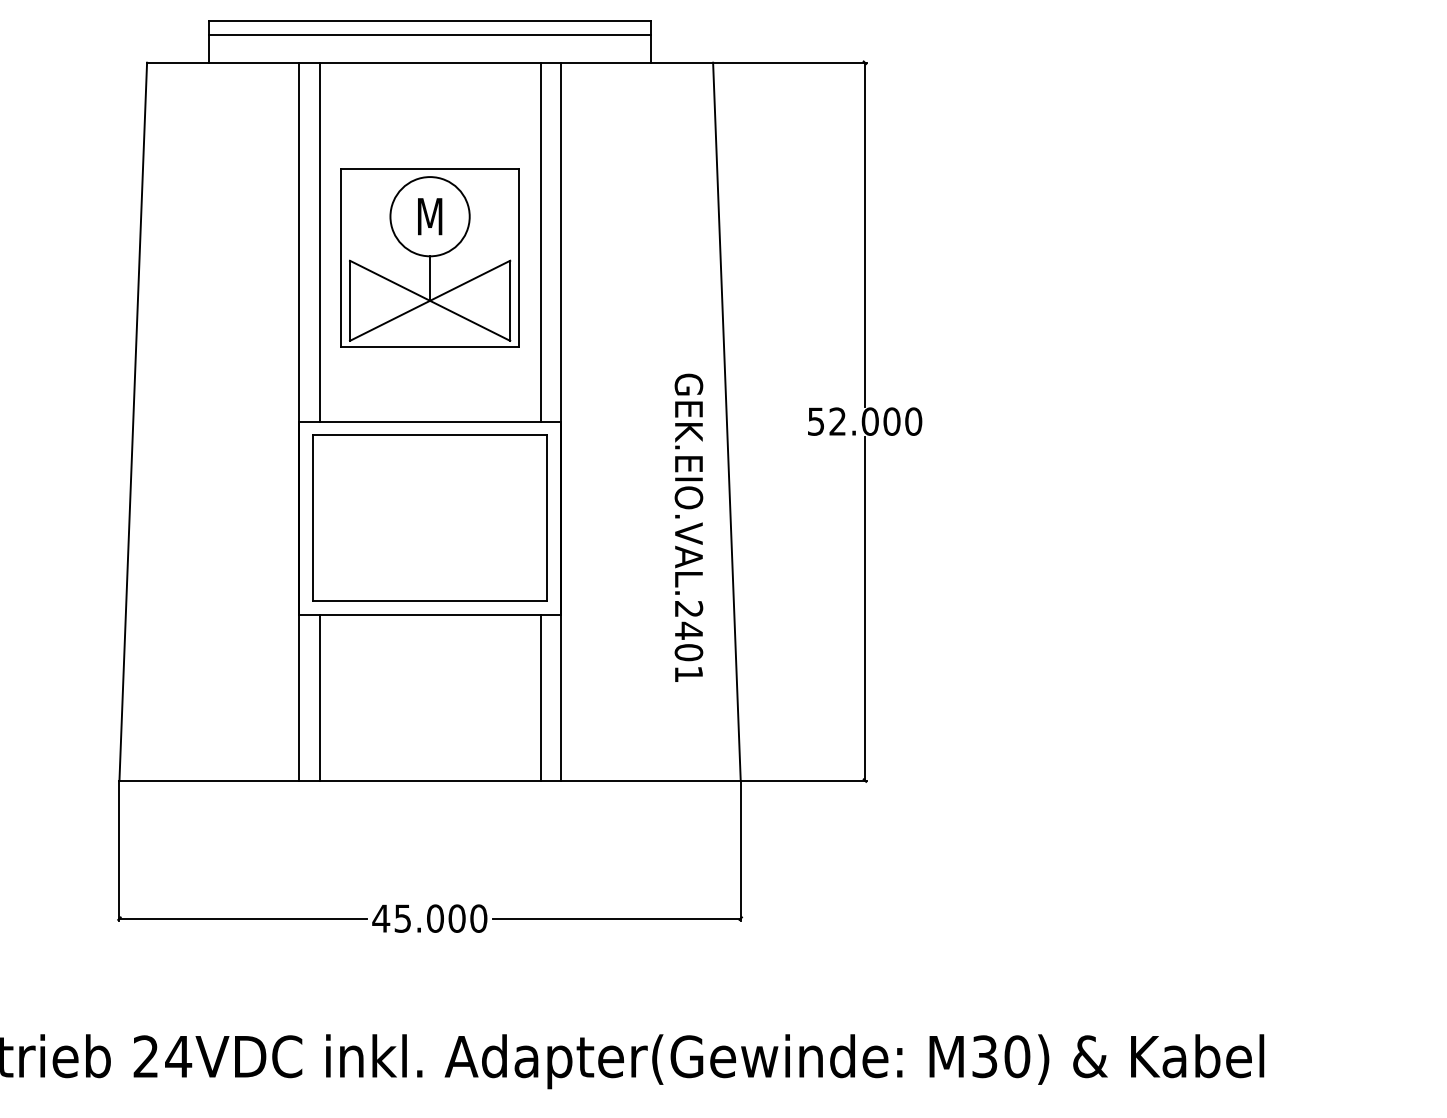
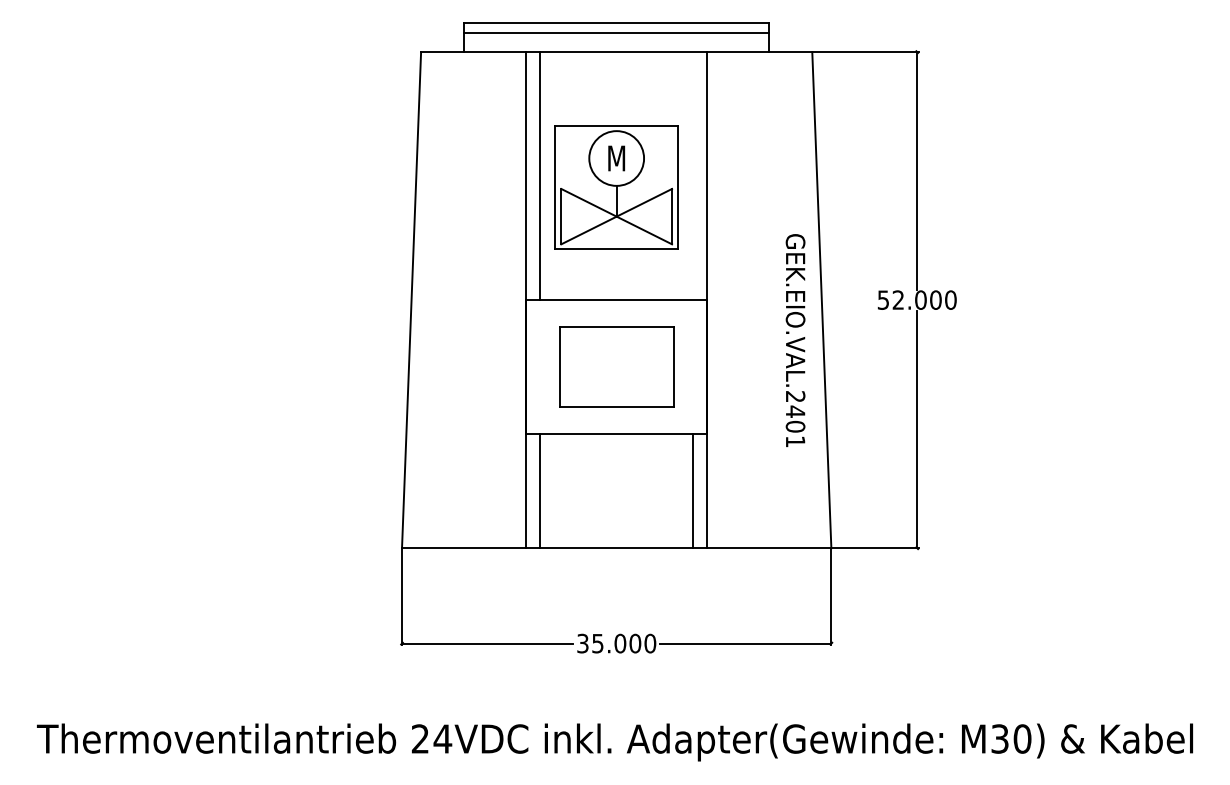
line: (541, 242) -> (693, 176), removed
part: (429, 517) -> (616, 366), size x0.7
text: (688, 527) -> (795, 340), moved
text: (380, 918) -> (582, 643), 45.000 -> 35.000

